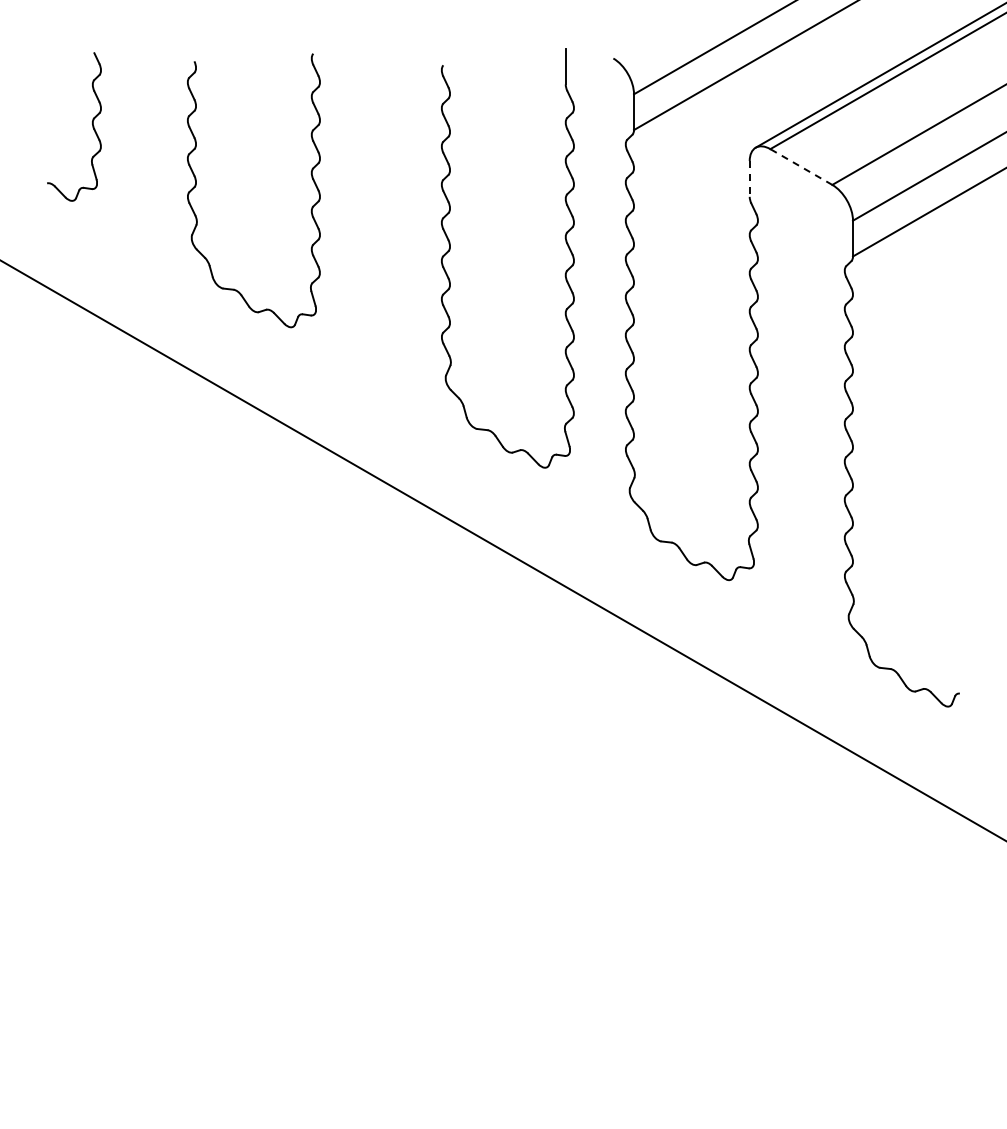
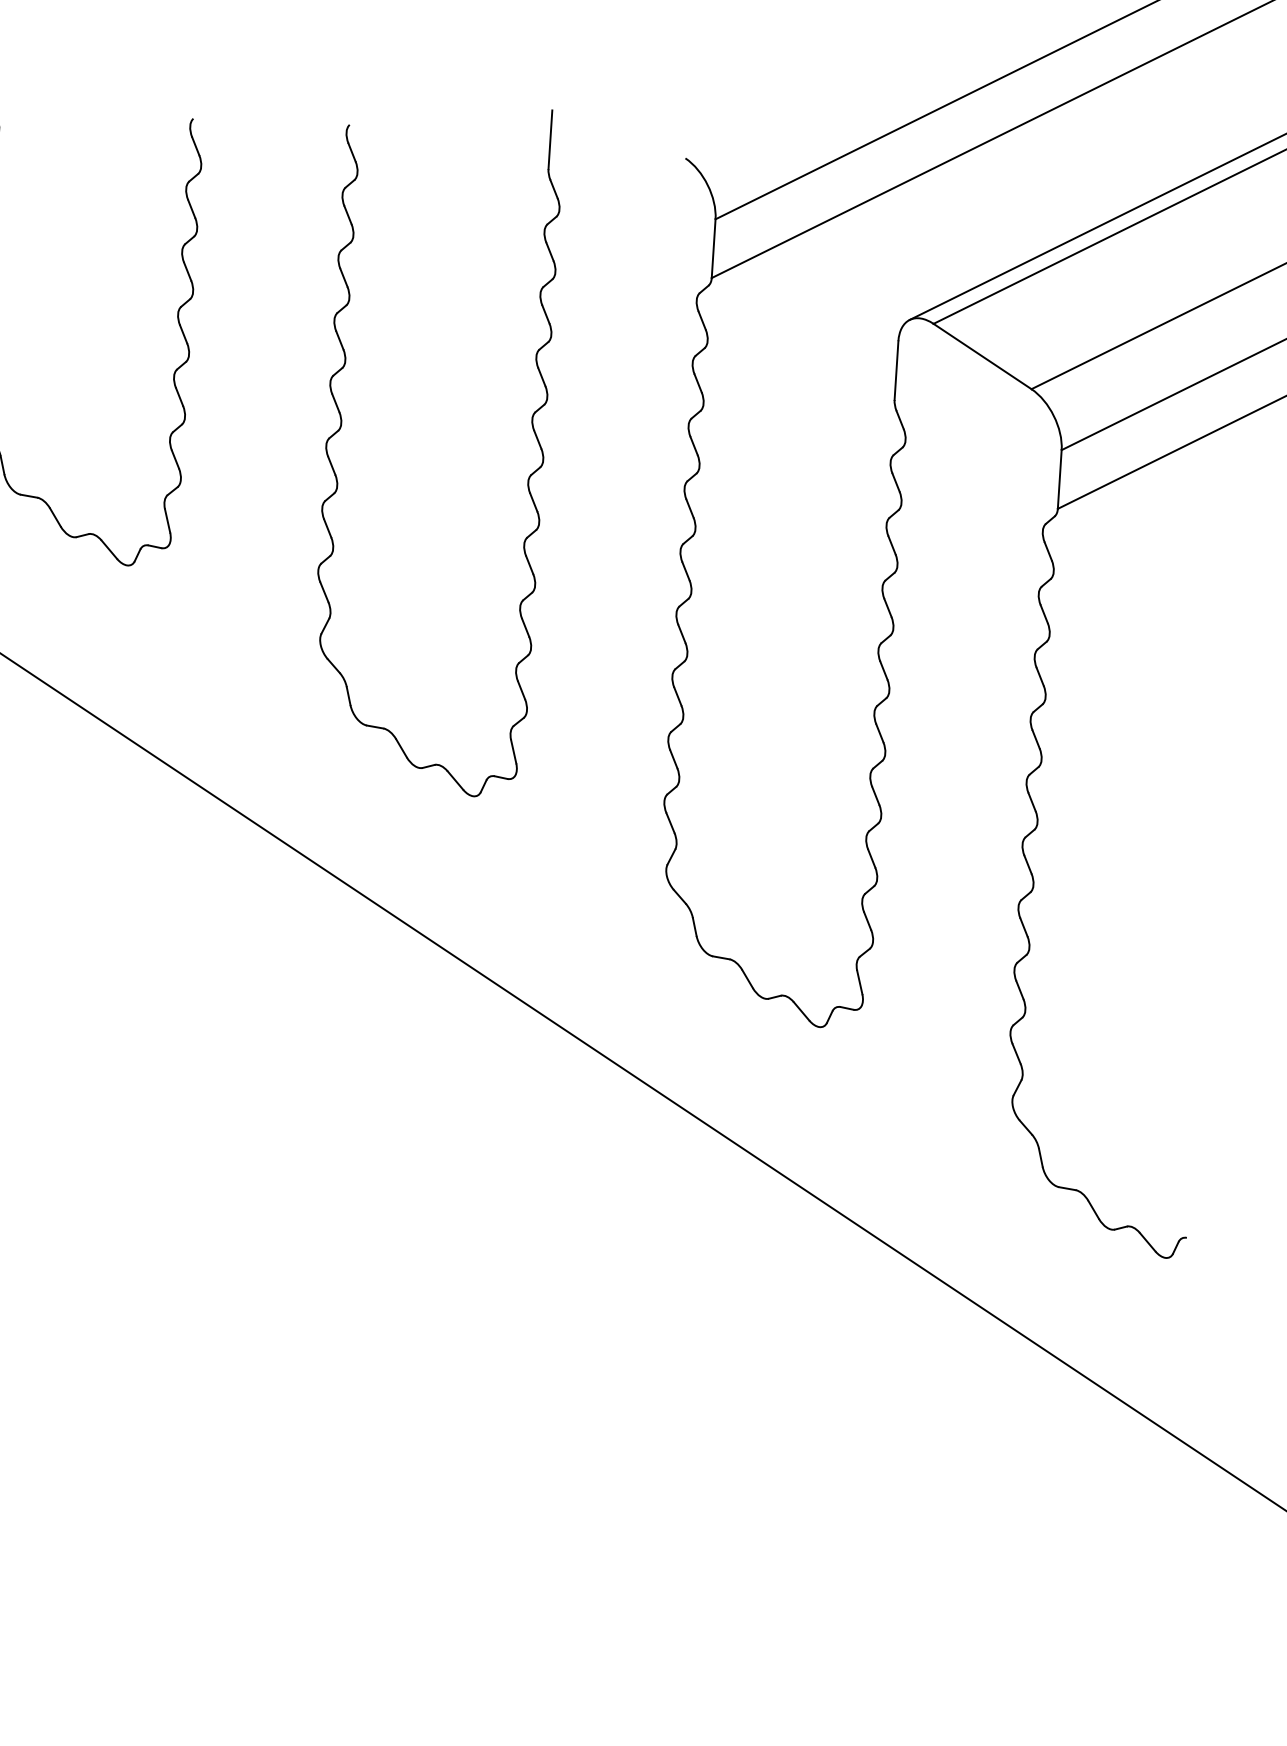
line: (801, 167) -> (982, 357), dashed -> solid
line: (749, 178) -> (896, 369), dashed -> solid
part: (450, 250) -> (341, 429), moved

